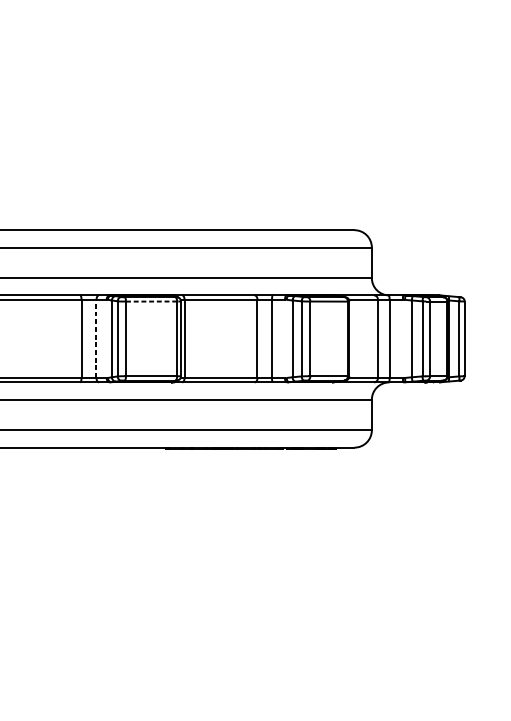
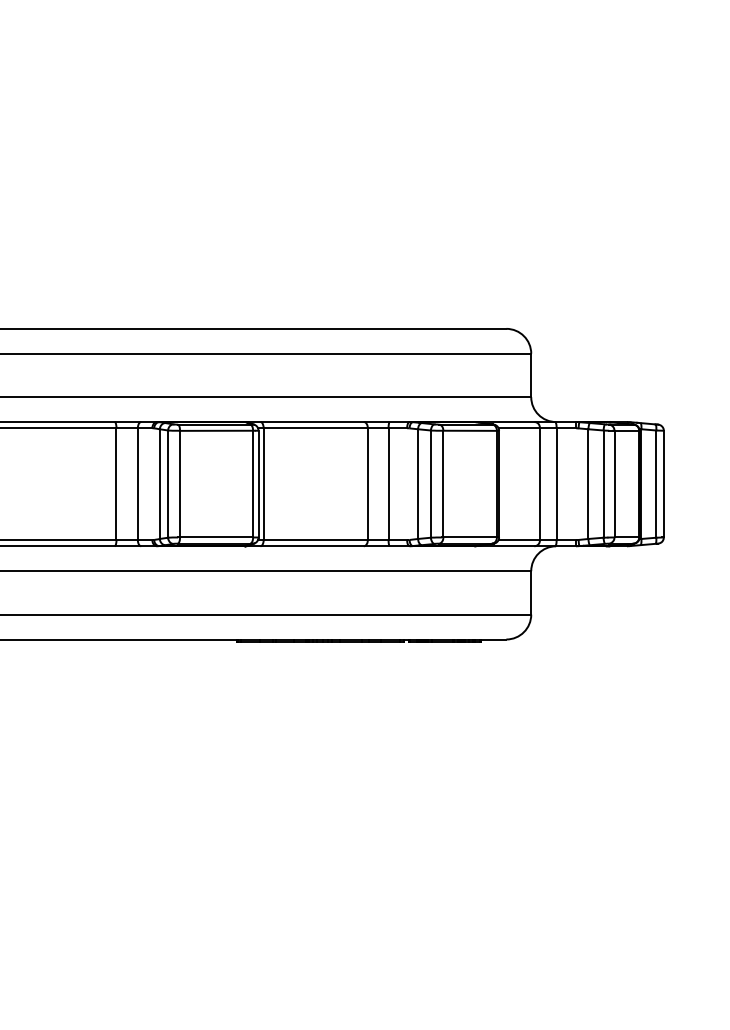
line: (152, 301) -> (217, 430), dashed -> solid
line: (96, 339) -> (137, 484), dashed -> solid

